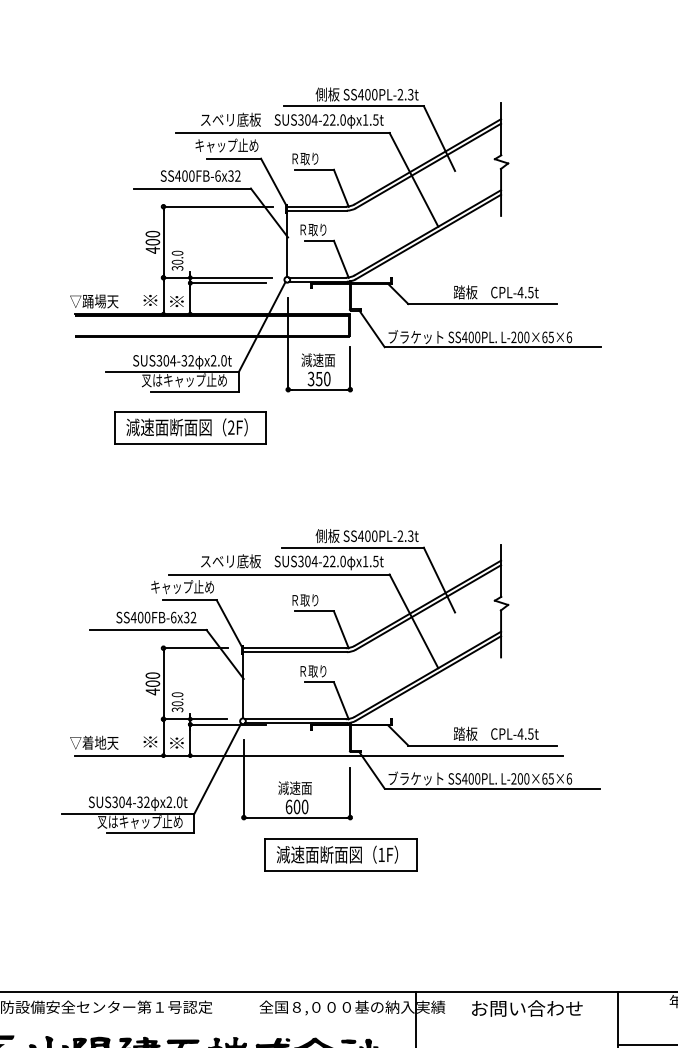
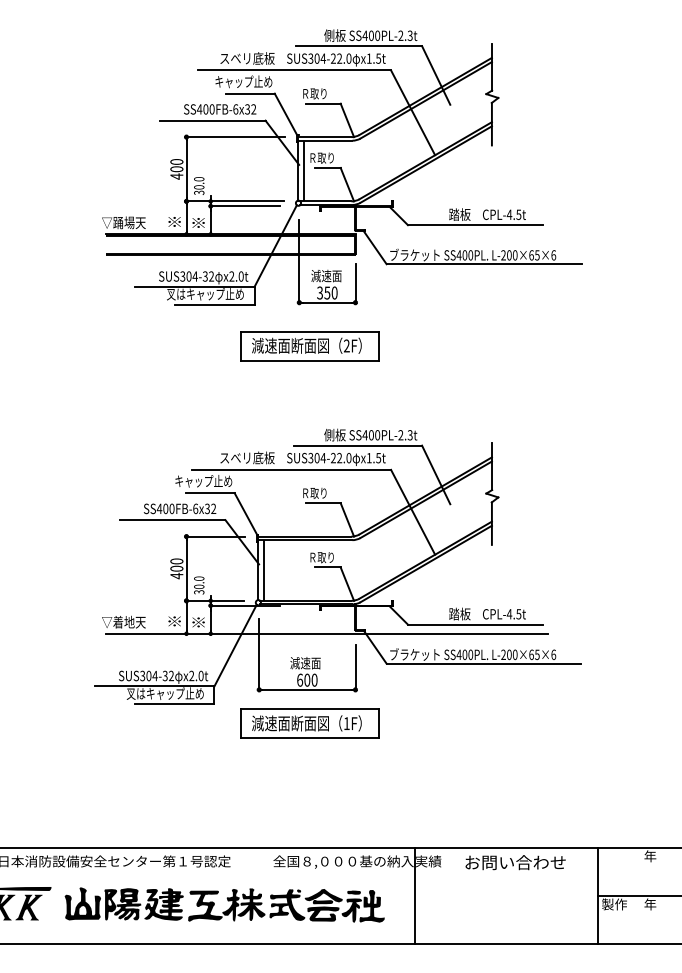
line: (293, 243) -> (304, 170), added
part: (190, 428) -> (309, 346), moved
line: (249, 685) -> (264, 570), added
part: (340, 854) -> (309, 723), moved

